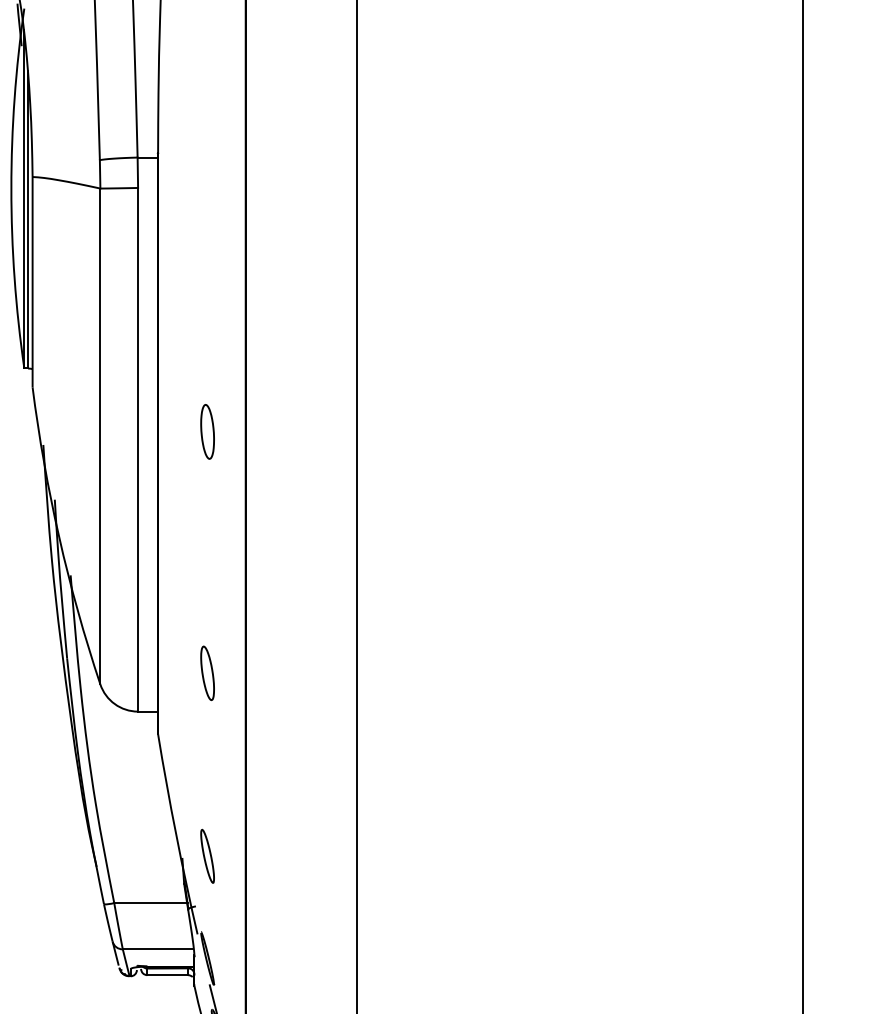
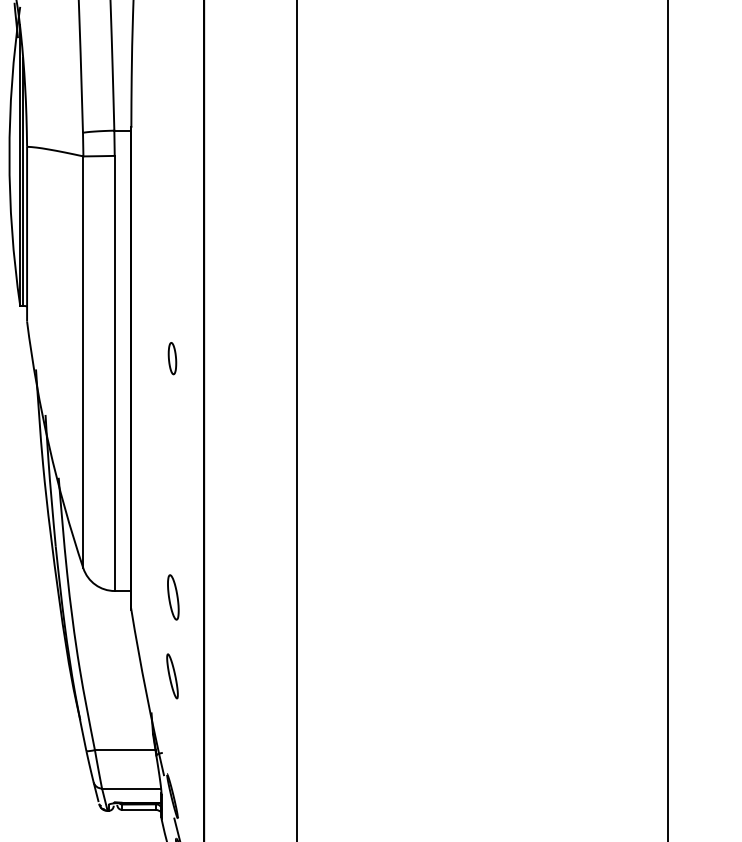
part: (207, 431) -> (172, 358), size x0.7
part: (207, 672) -> (173, 596), moved
part: (207, 855) -> (172, 675), moved

